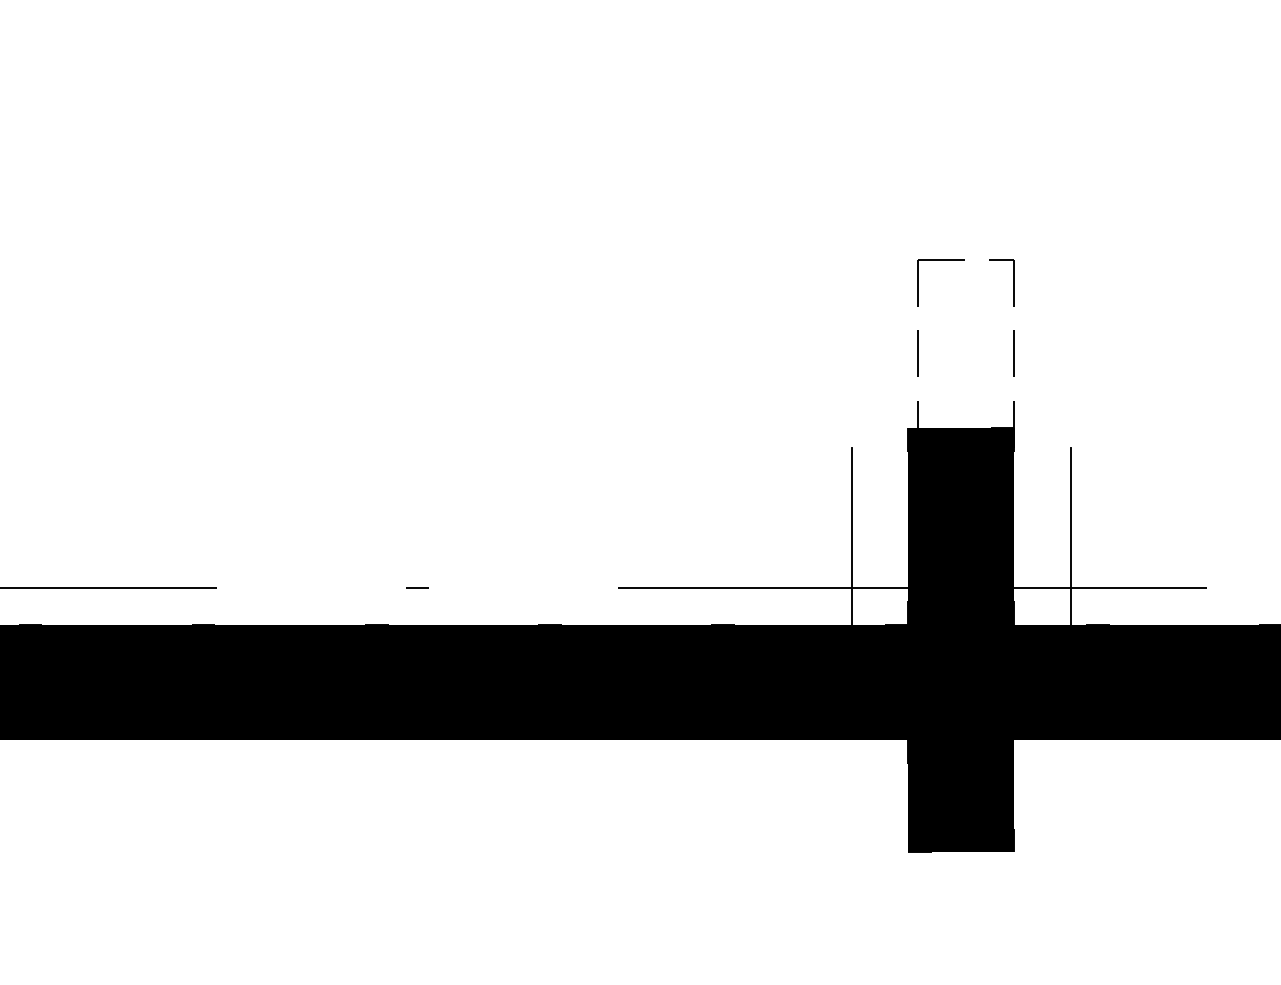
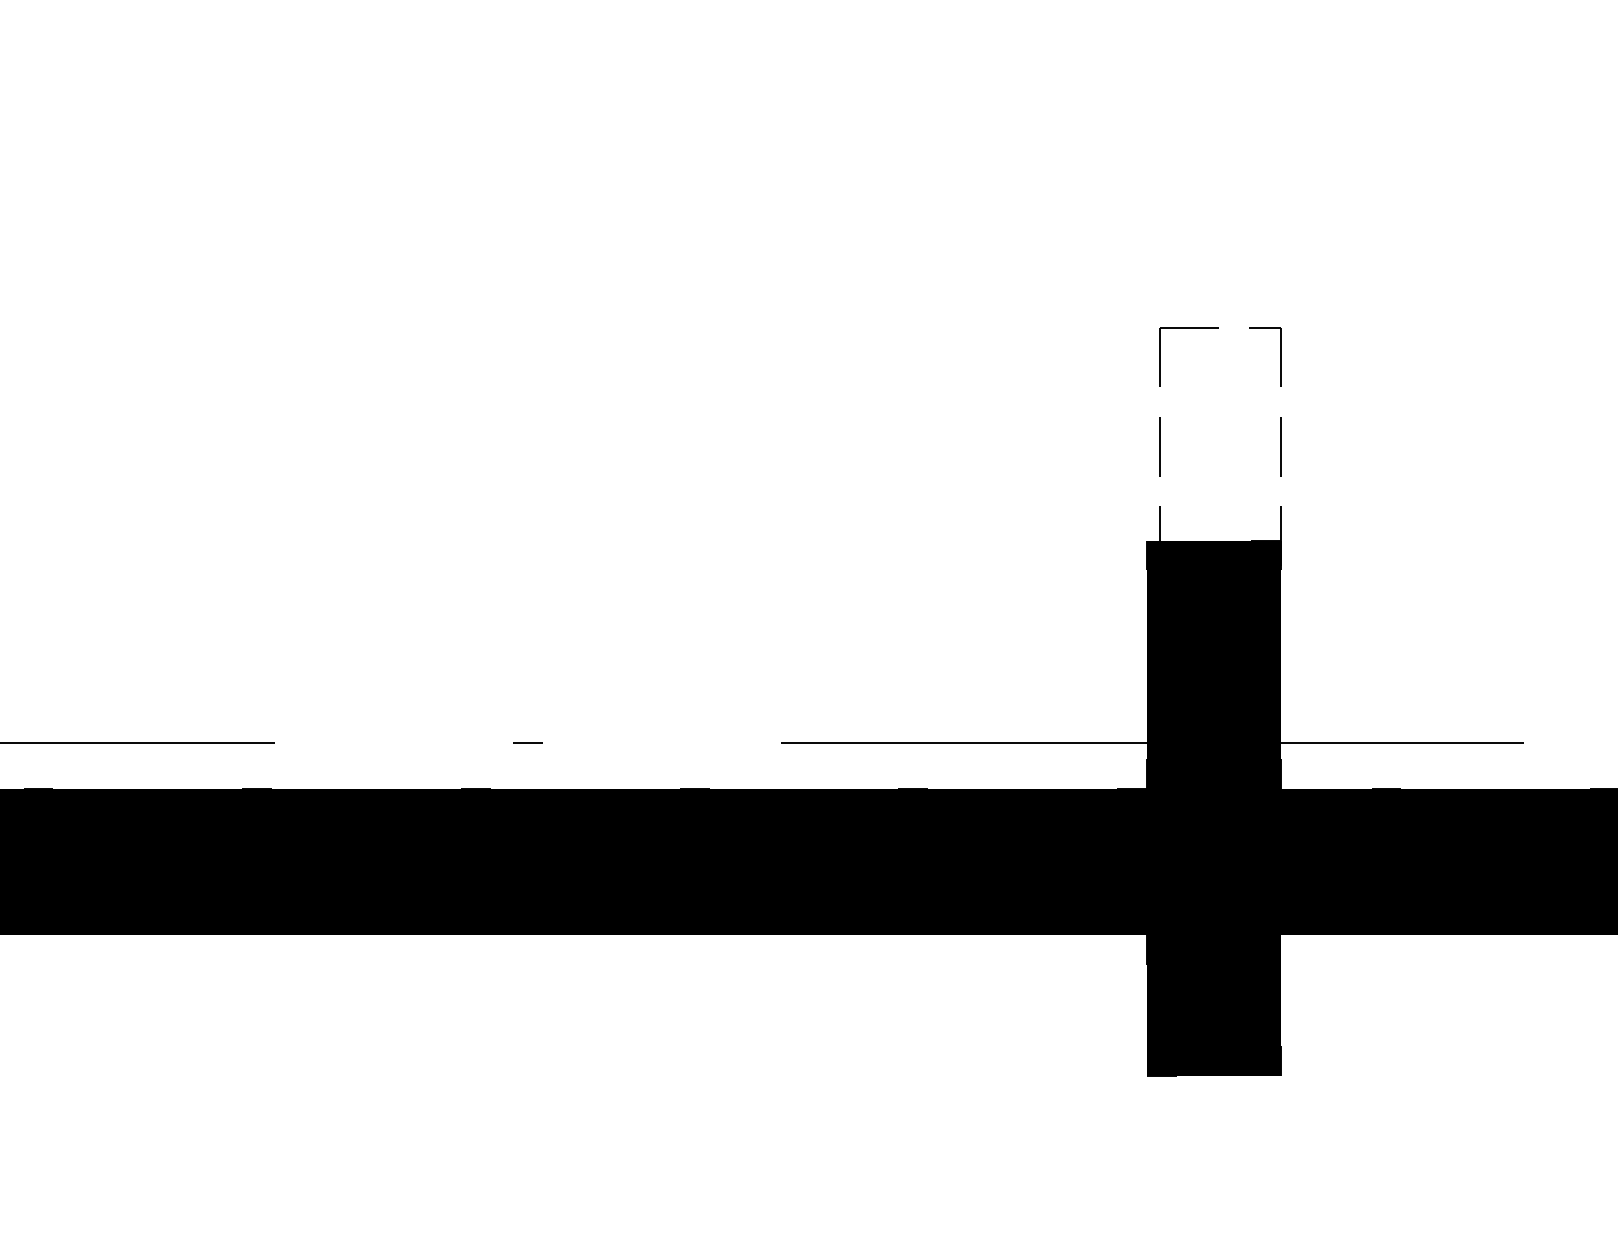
line: (851, 535) -> (1075, 676), removed
line: (1070, 535) -> (1352, 676), removed

